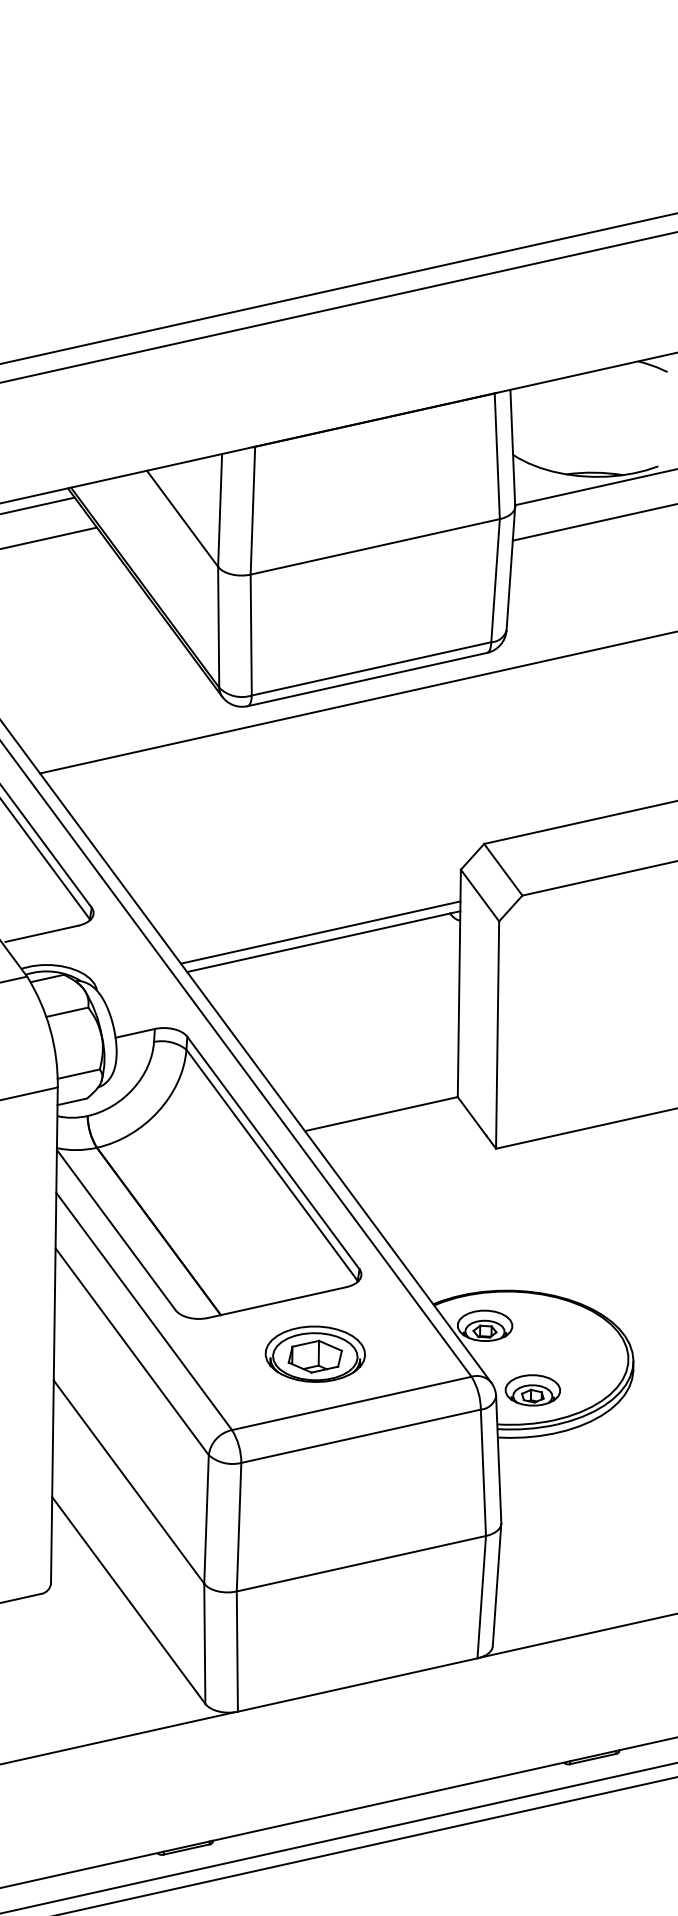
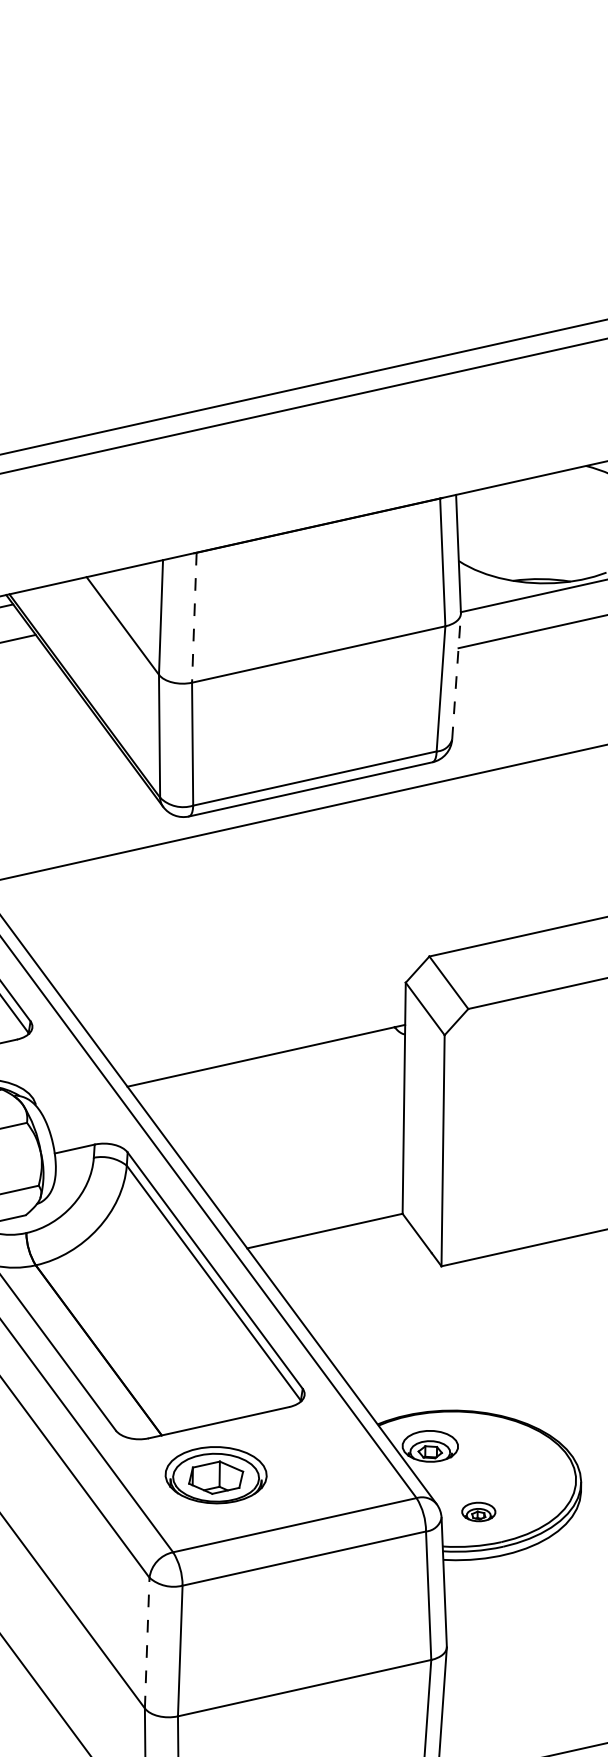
line: (252, 510) -> (193, 617), solid -> dashed
line: (510, 568) -> (456, 676), solid -> dashed
line: (320, 932) -> (263, 1046), removed
part: (314, 1353) -> (215, 1474), moved
part: (532, 1390) -> (478, 1512), size x0.6
line: (206, 1518) -> (147, 1642), solid -> dashed

